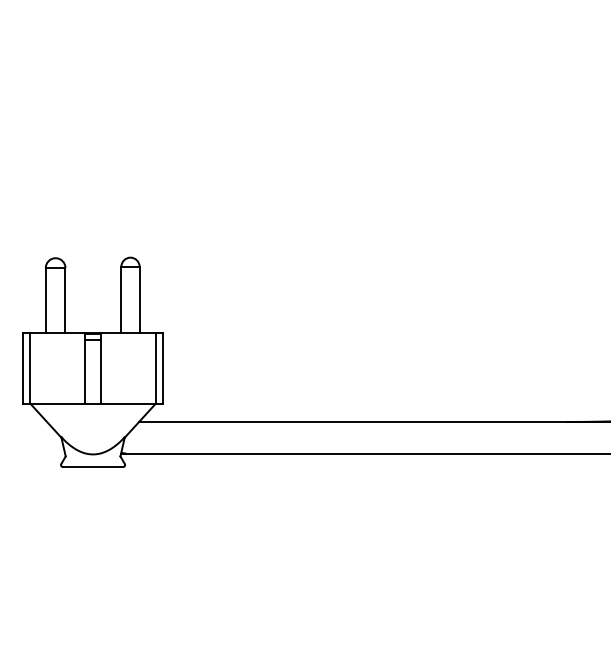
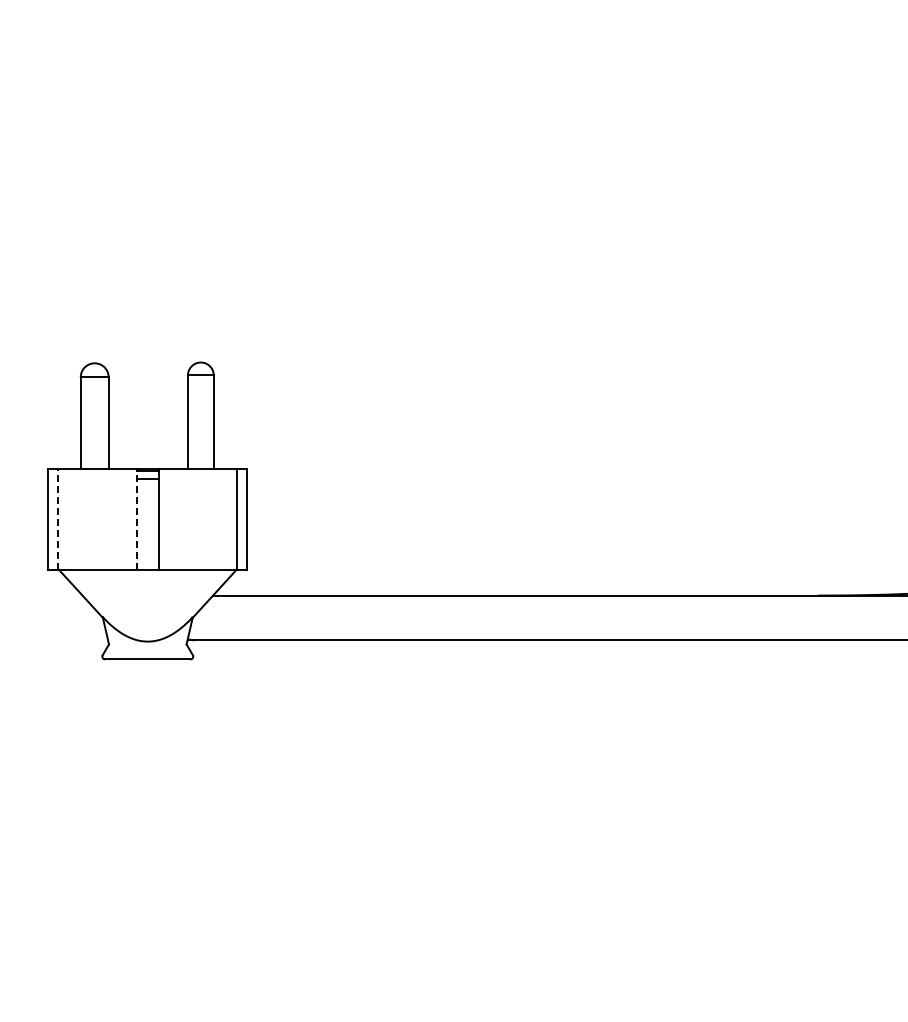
line: (30, 368) -> (58, 519), solid -> dashed
line: (85, 368) -> (136, 519), solid -> dashed

